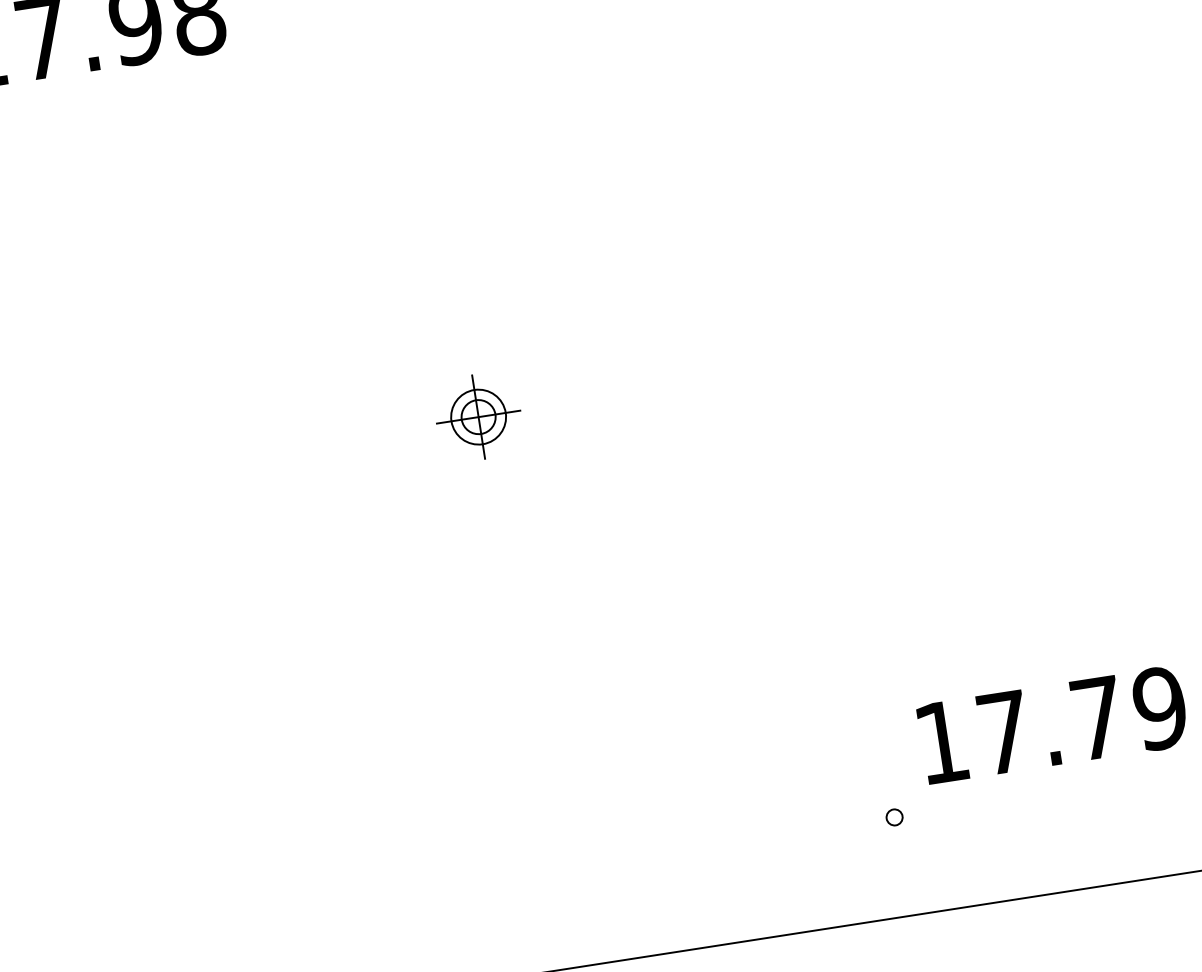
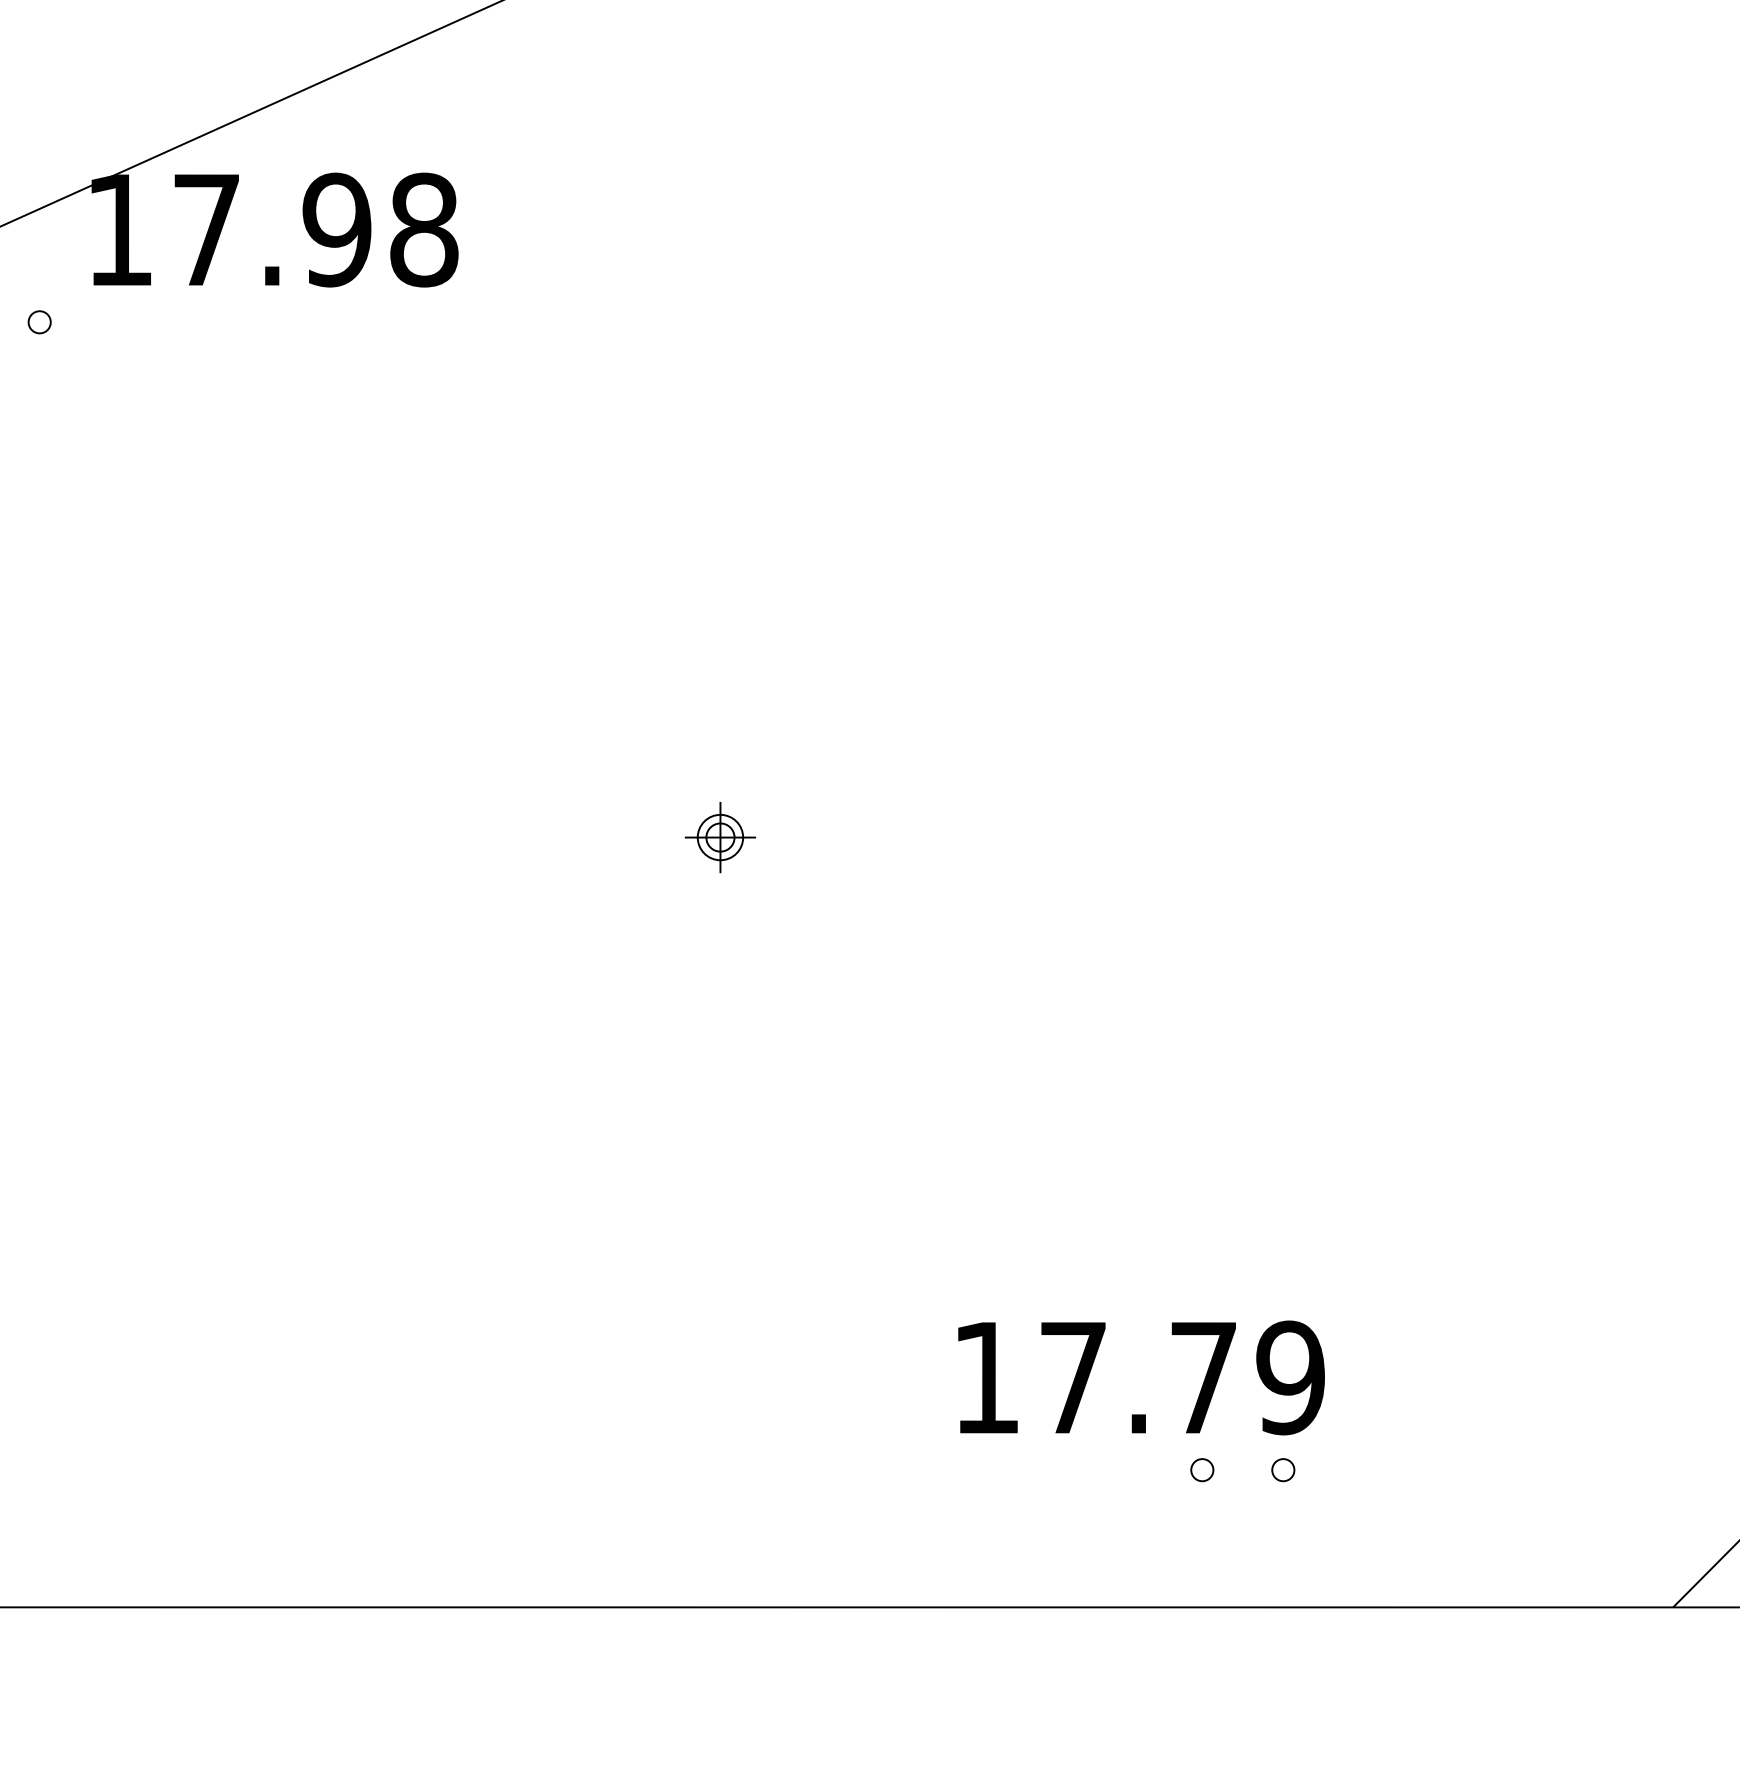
part: (478, 417) -> (720, 837), size x0.6
text: (1053, 724) -> (1141, 1377), moved
part: (952, 808) -> (1283, 1470), added

